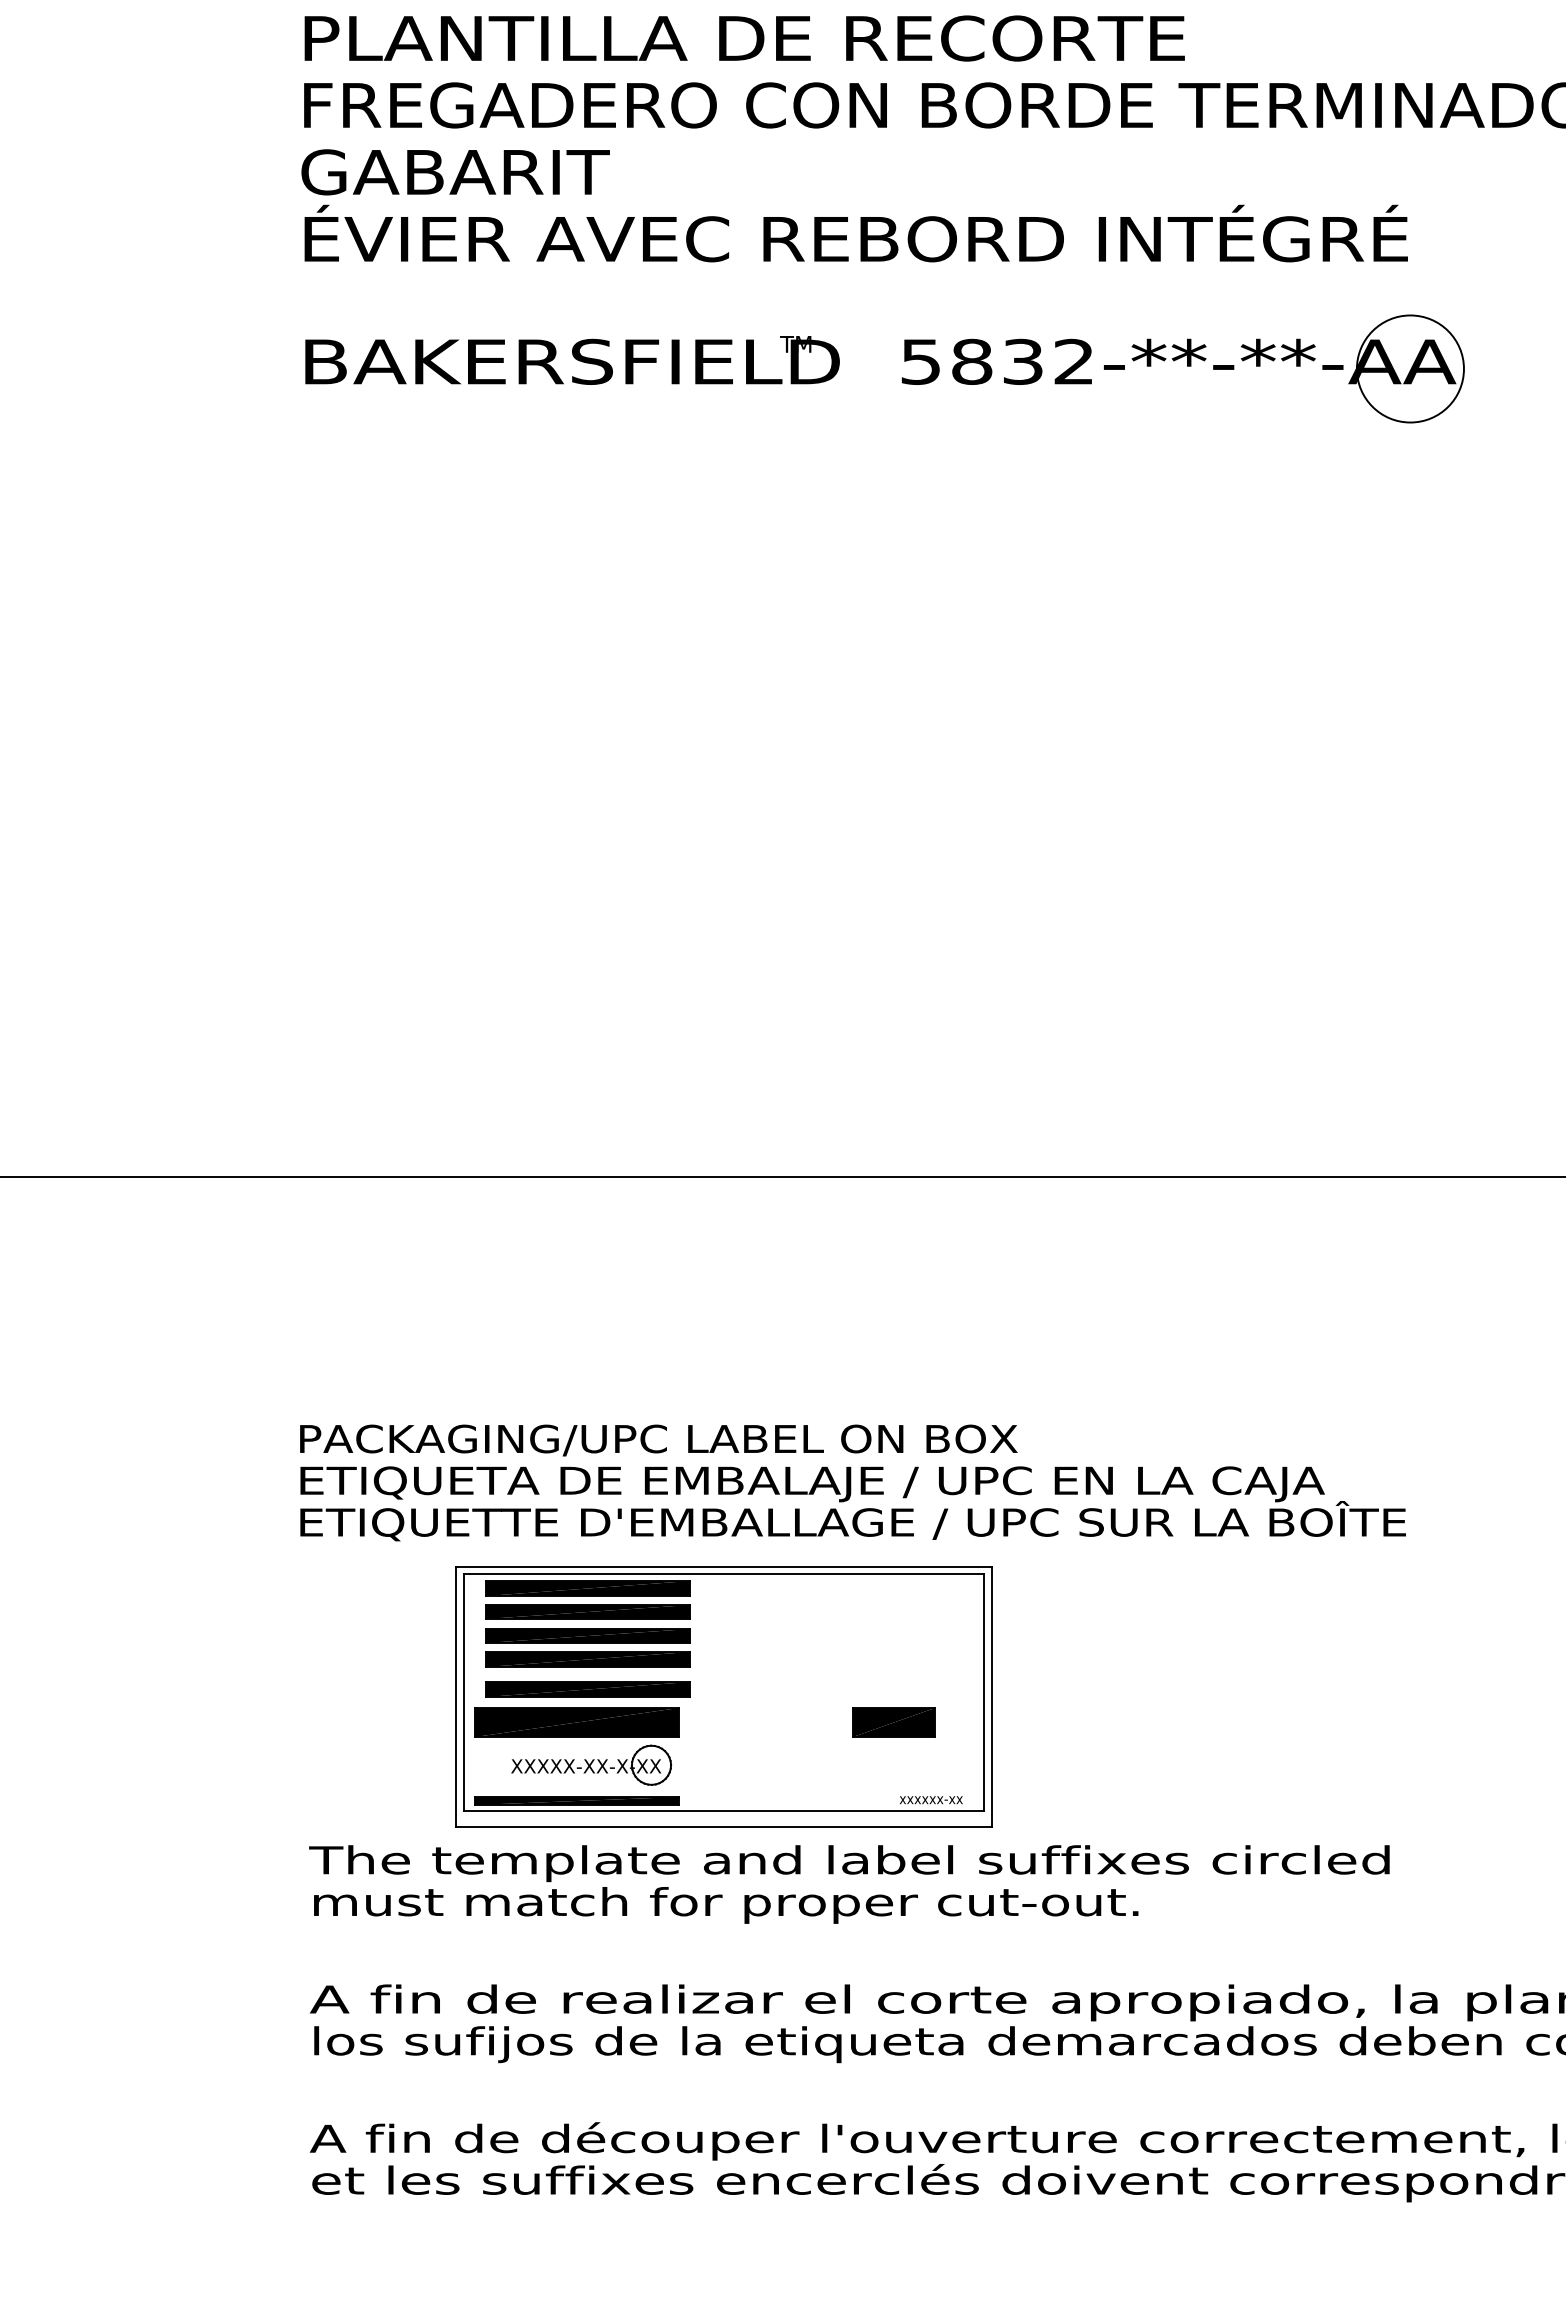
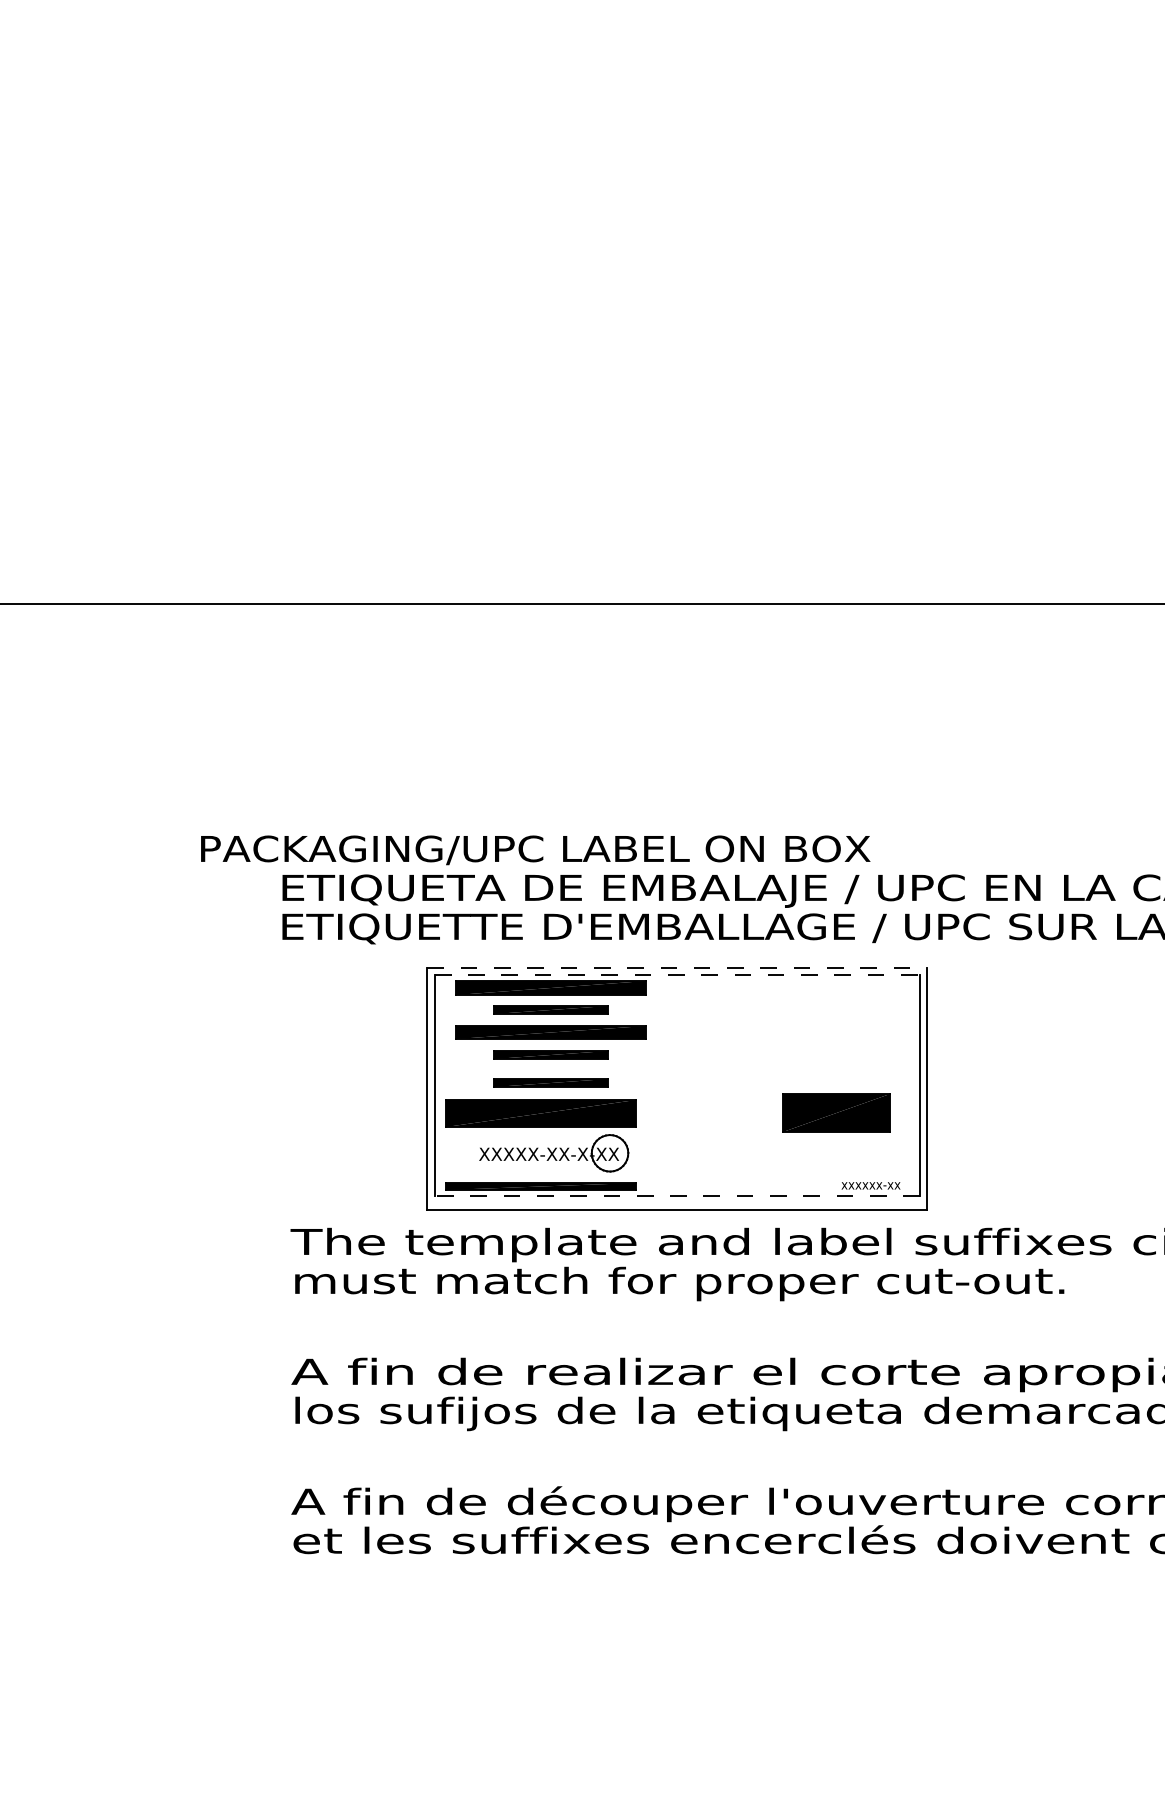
text: (658, 1440) -> (535, 850), moved
line: (723, 1566) -> (677, 967), solid -> dashed
line: (723, 1574) -> (677, 975), solid -> dashed
part: (587, 1611) -> (550, 1009), size x0.6
part: (587, 1659) -> (550, 1054), size x0.6
part: (587, 1689) -> (550, 1082), size x0.6
part: (893, 1722) -> (835, 1113), size x1.4
line: (723, 1810) -> (677, 1195), solid -> dashed

